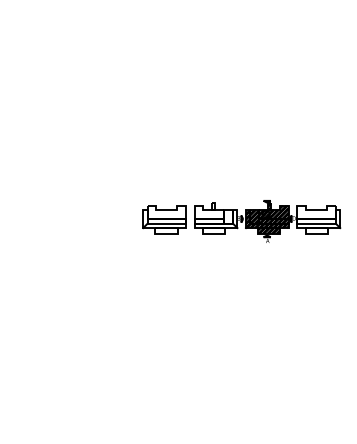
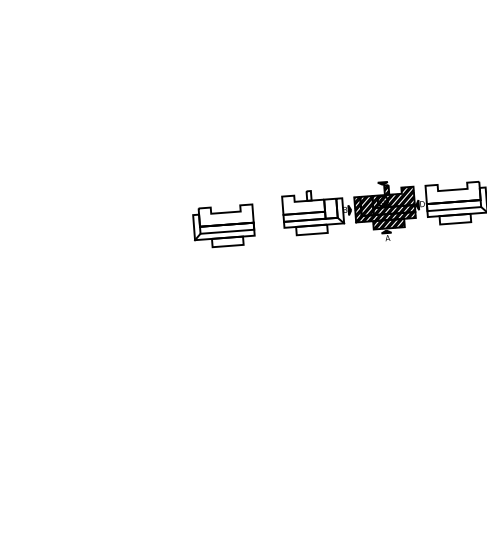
part: (164, 219) -> (223, 226), moved

